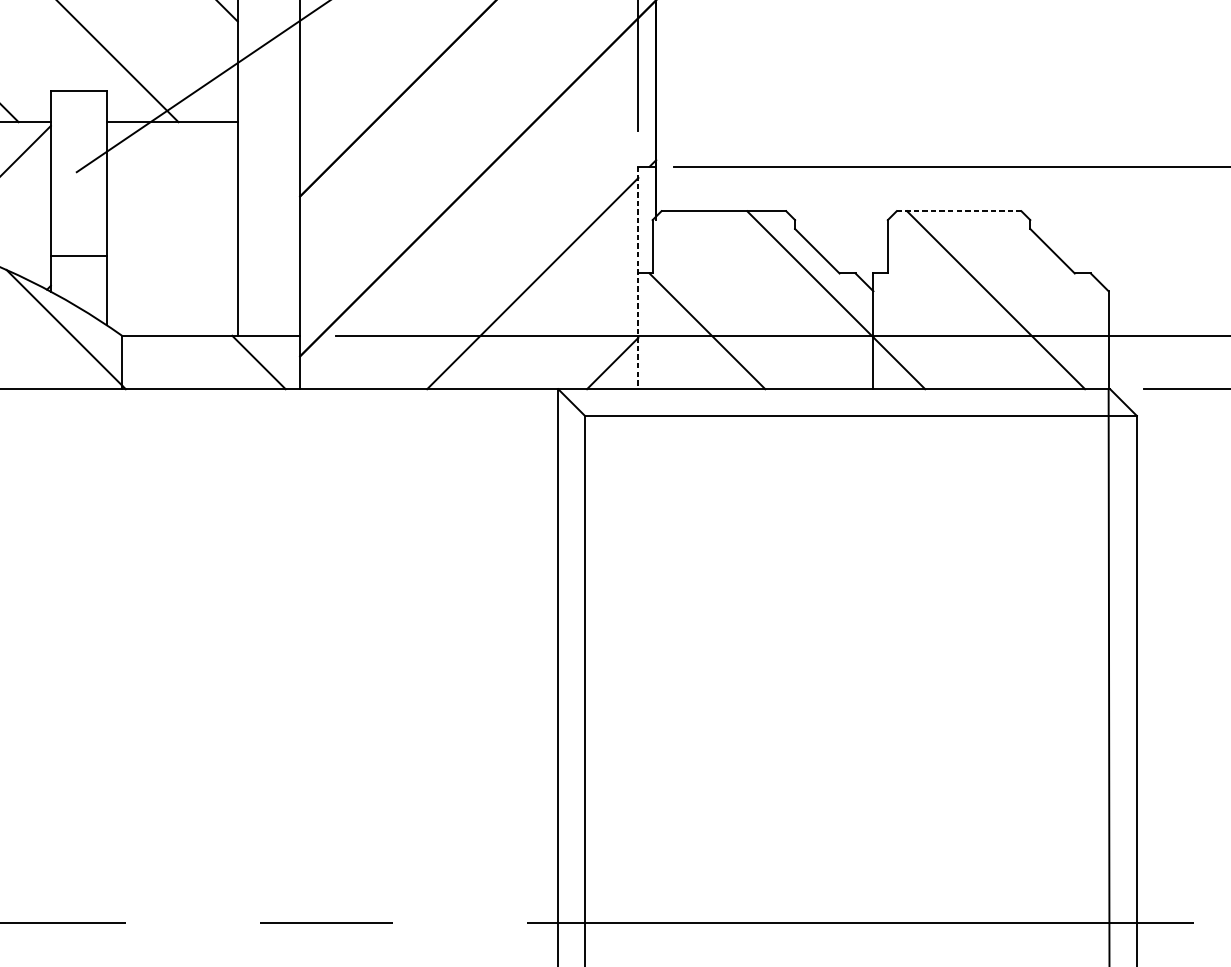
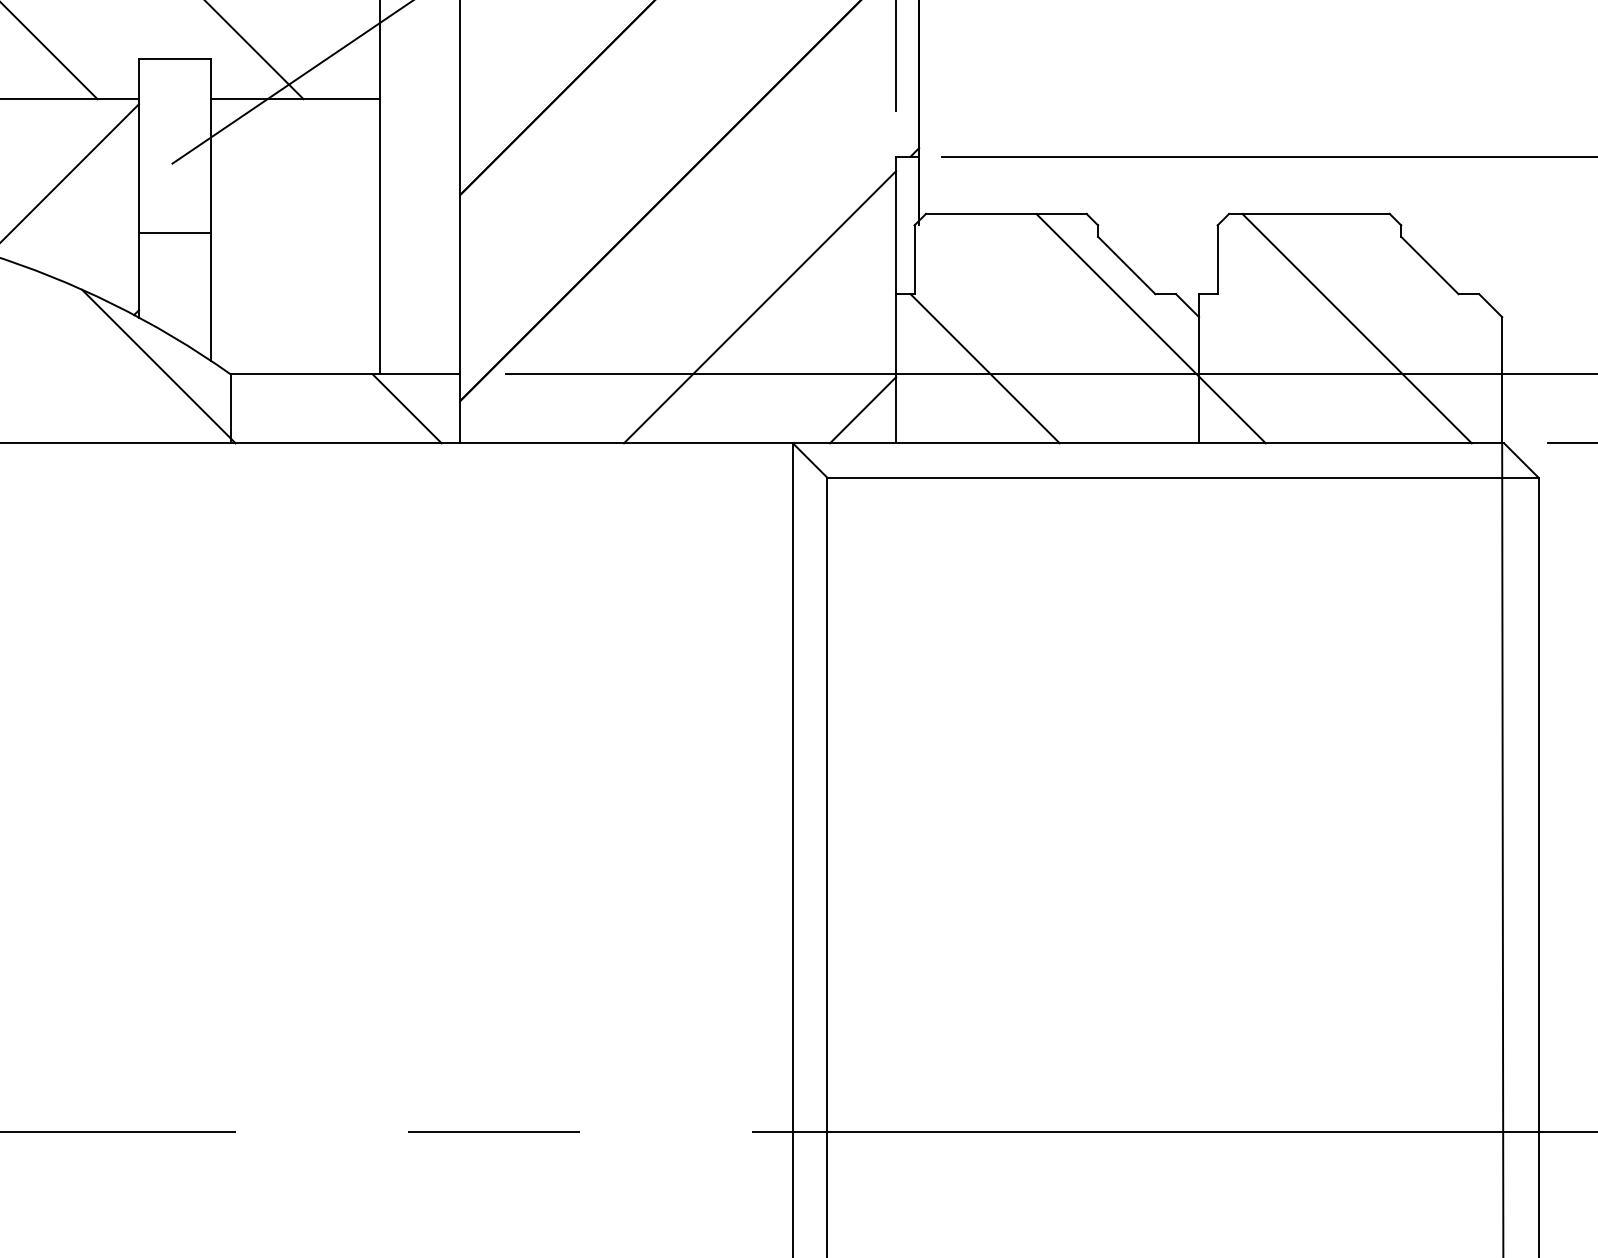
line: (959, 210) -> (1309, 213), dashed -> solid
line: (79, 255) -> (175, 233), moved
line: (638, 278) -> (896, 300), dashed -> solid

